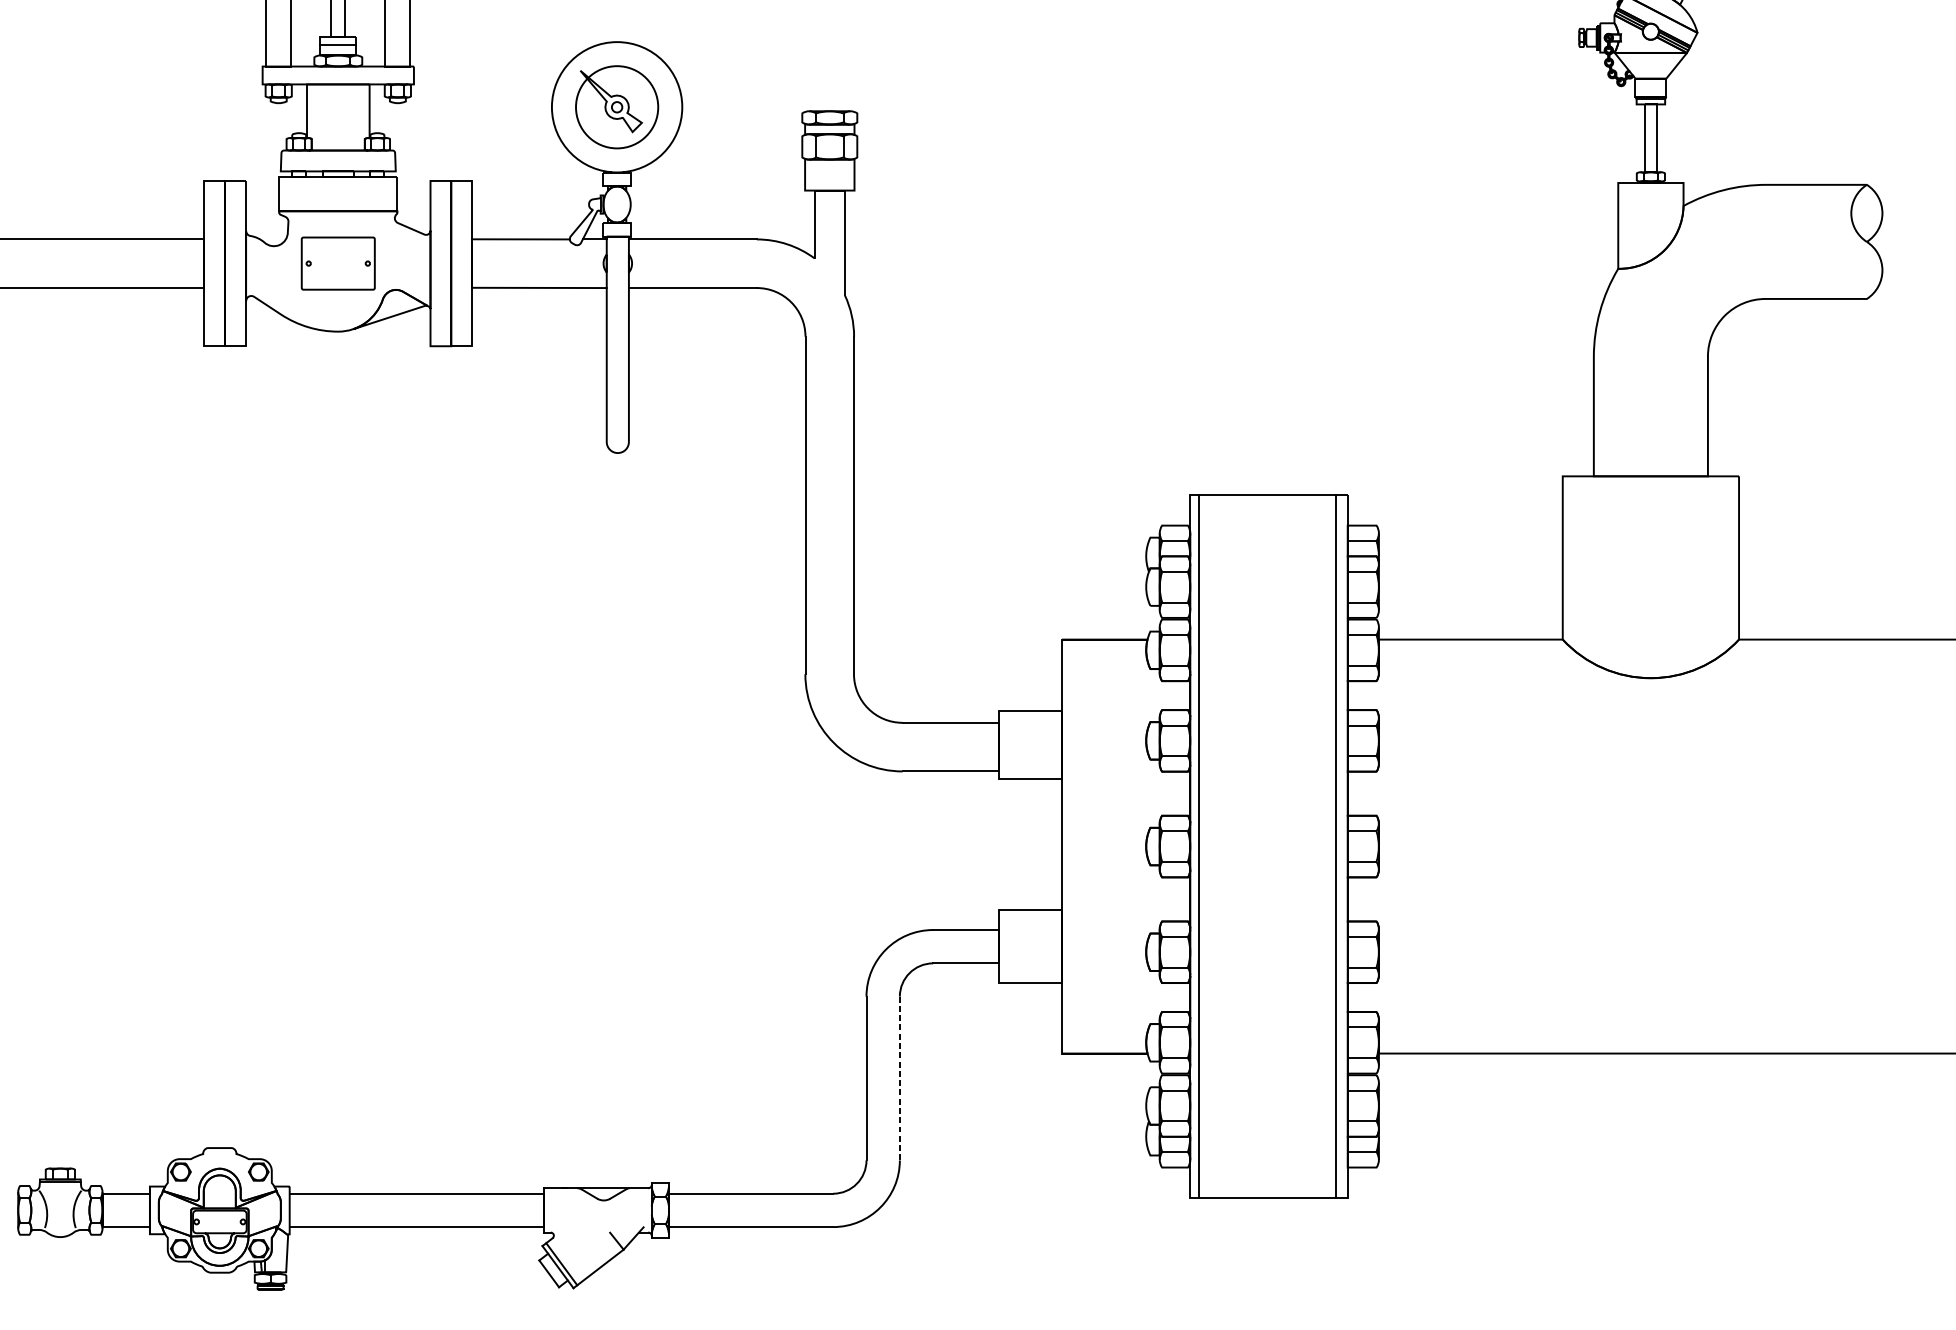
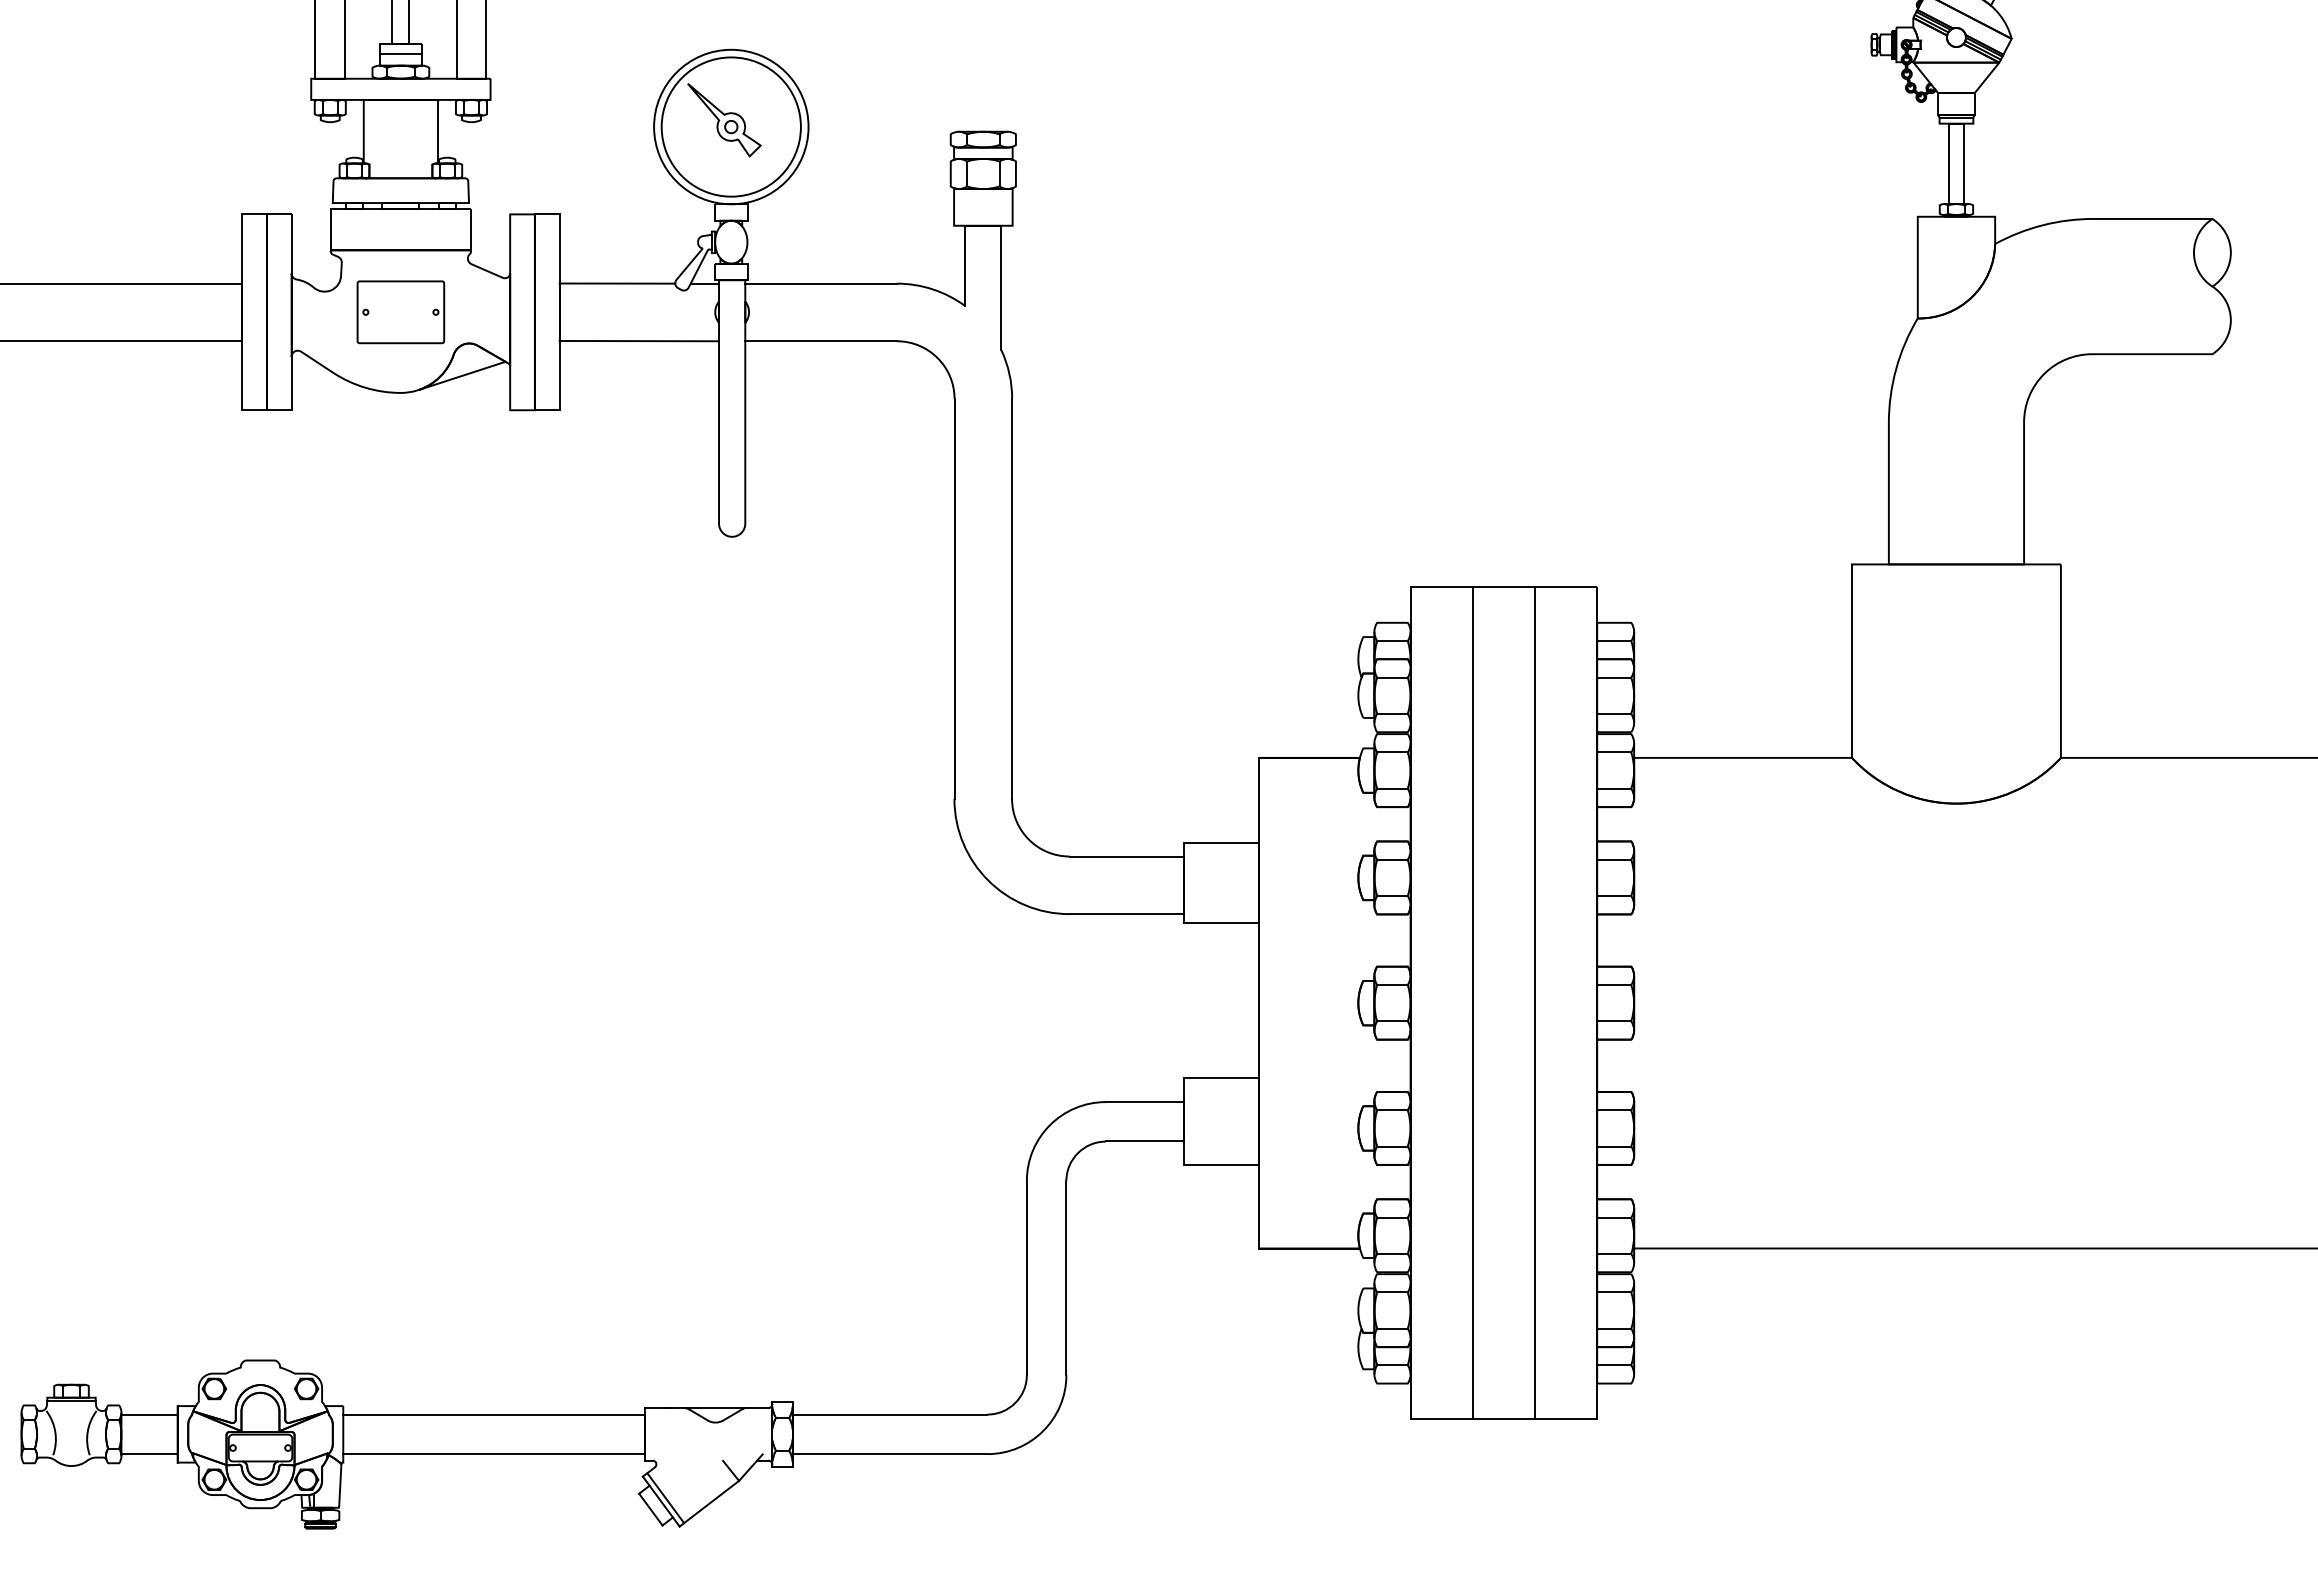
circle: (616, 106) -> (730, 126), size x1.43
line: (1198, 845) -> (1472, 1002), moved
line: (1335, 845) -> (1534, 1002), moved
line: (899, 1078) -> (1066, 1278), dashed -> solid

